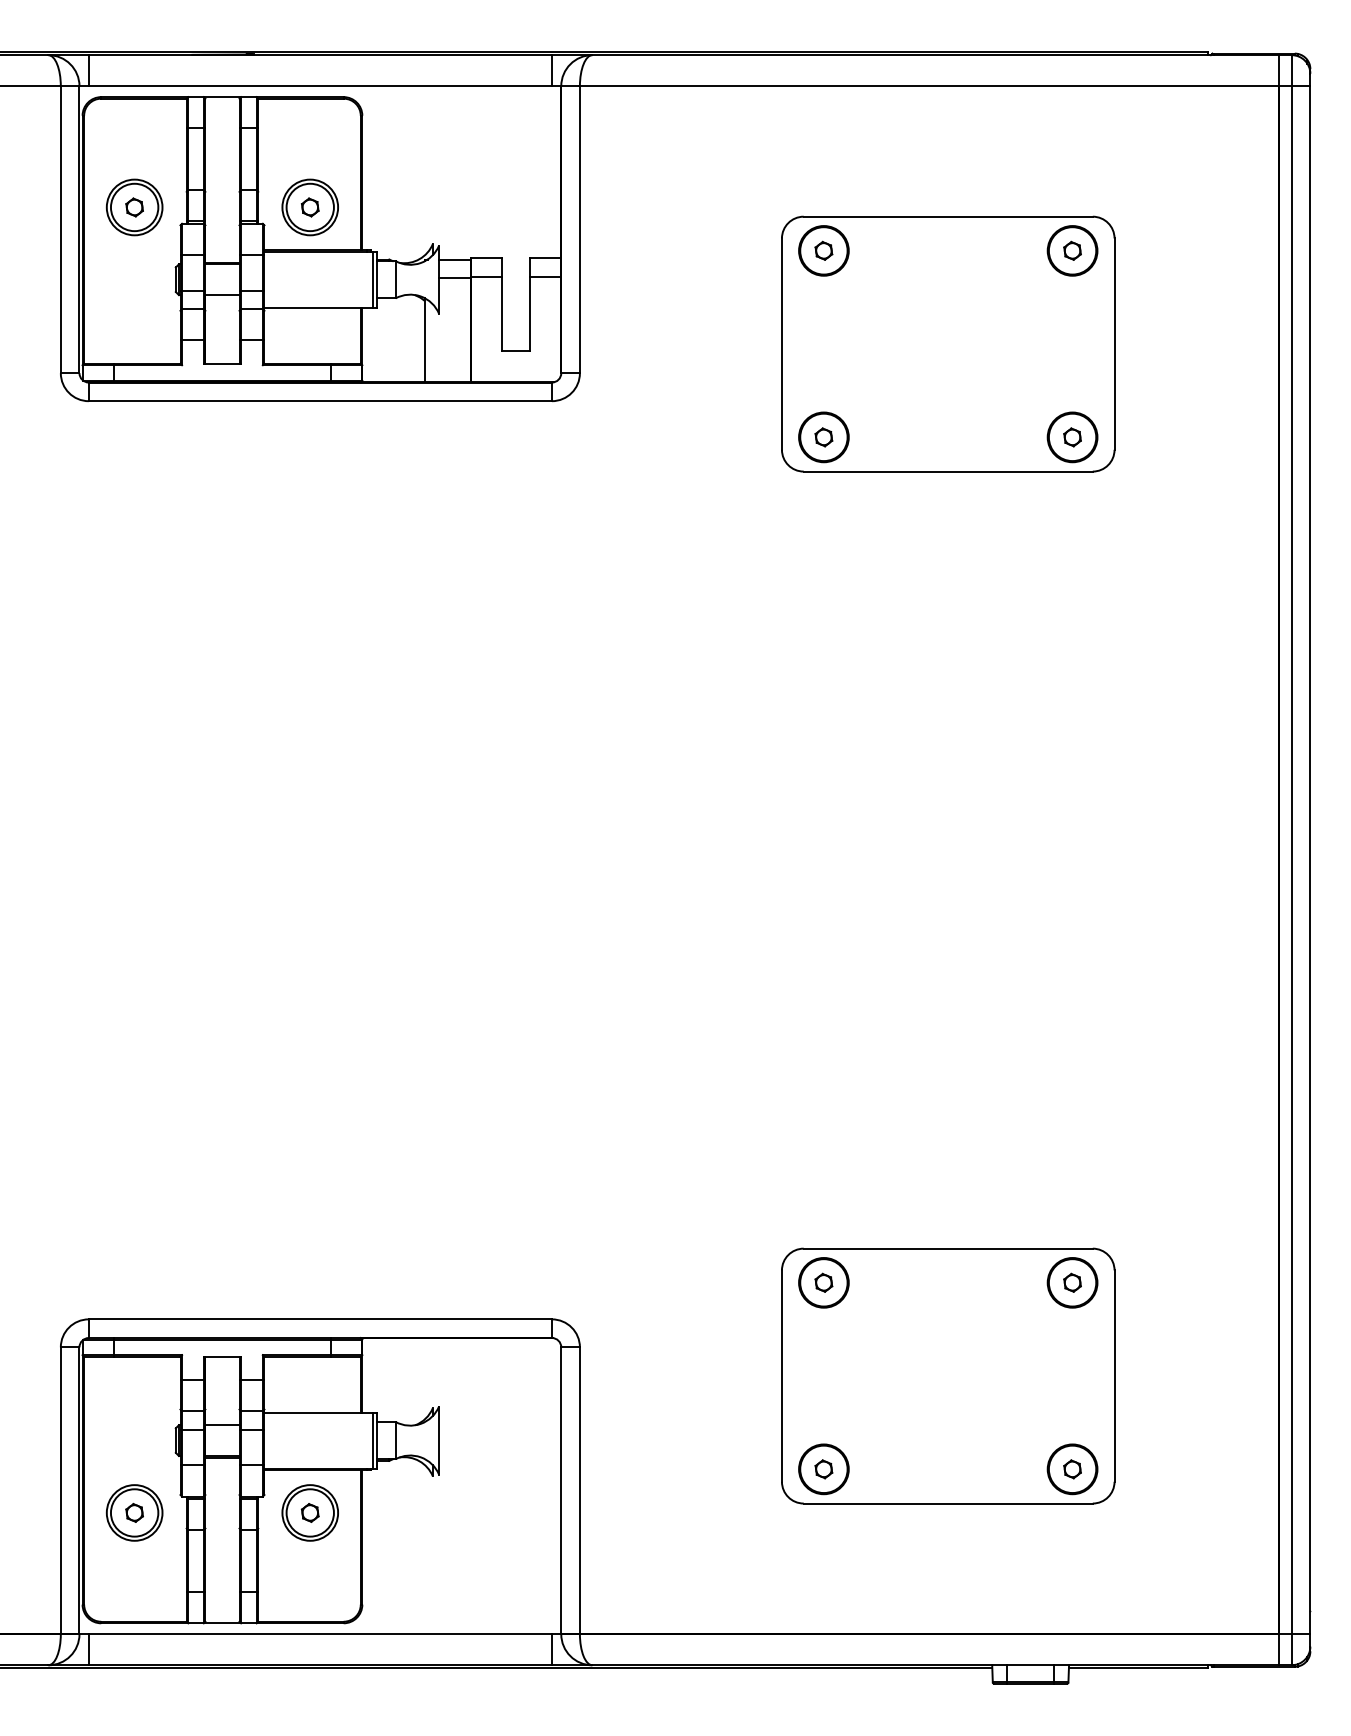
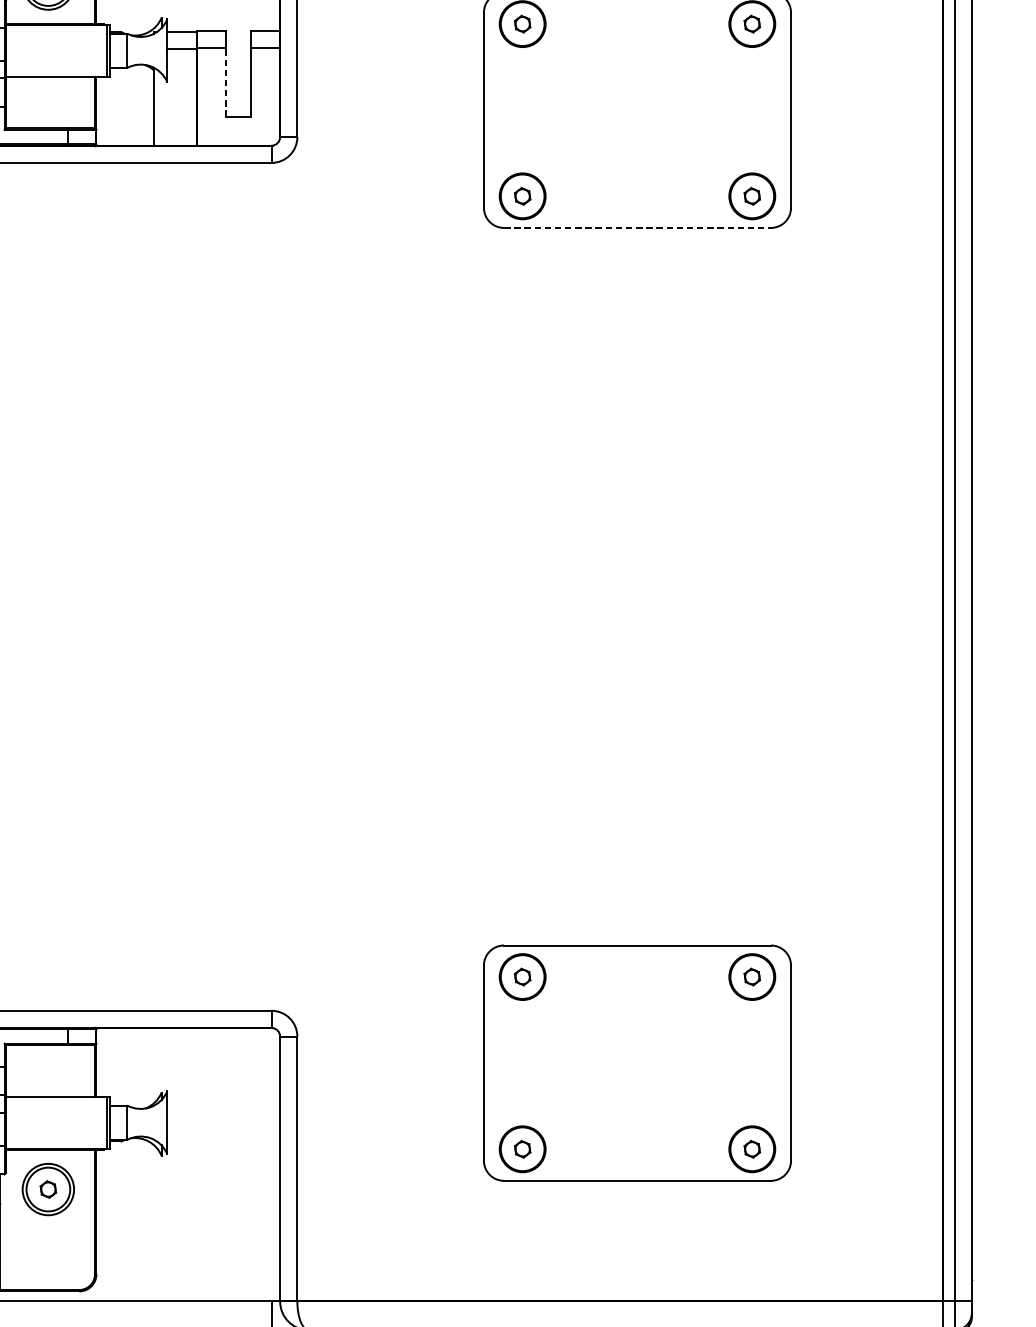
line: (502, 313) -> (225, 81), solid -> dashed
line: (948, 471) -> (637, 227), solid -> dashed

